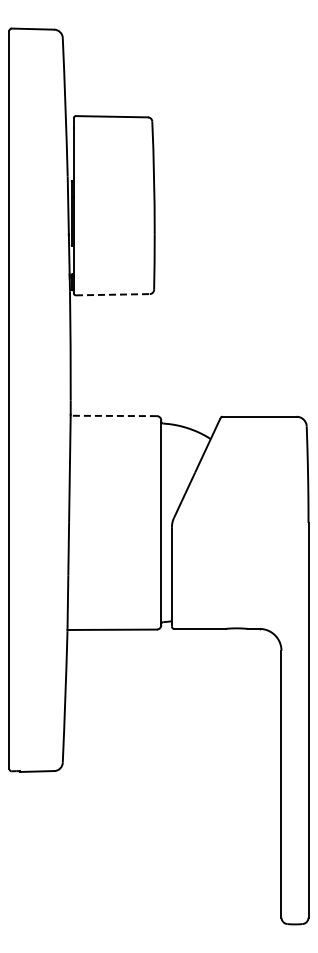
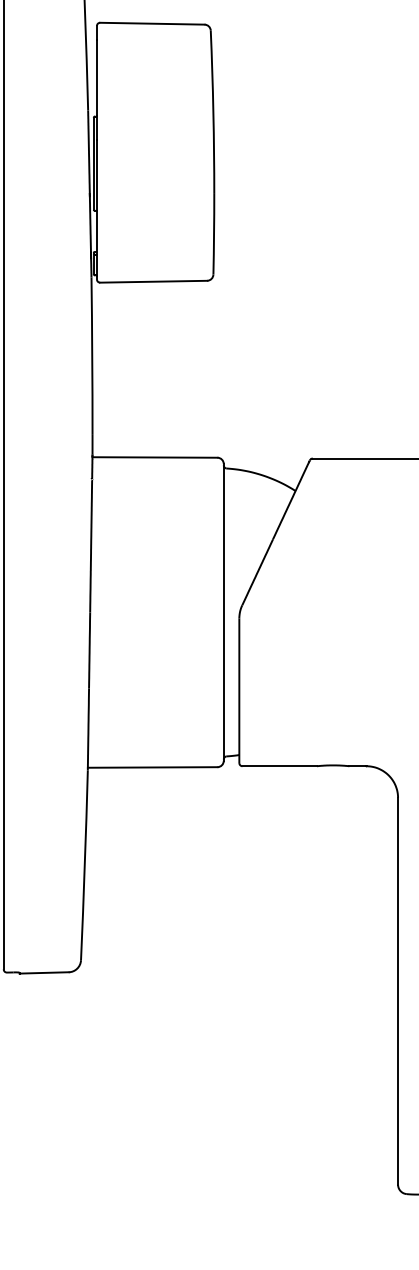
line: (112, 294) -> (153, 281), dashed -> solid
line: (113, 415) -> (154, 456), dashed -> solid

